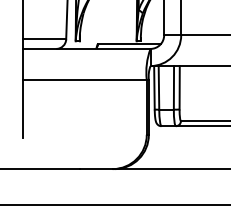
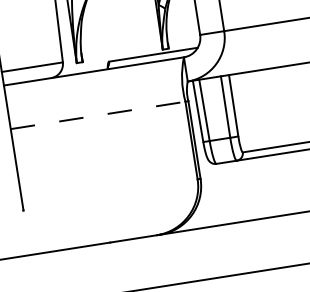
line: (84, 79) -> (97, 115), solid -> dashed

